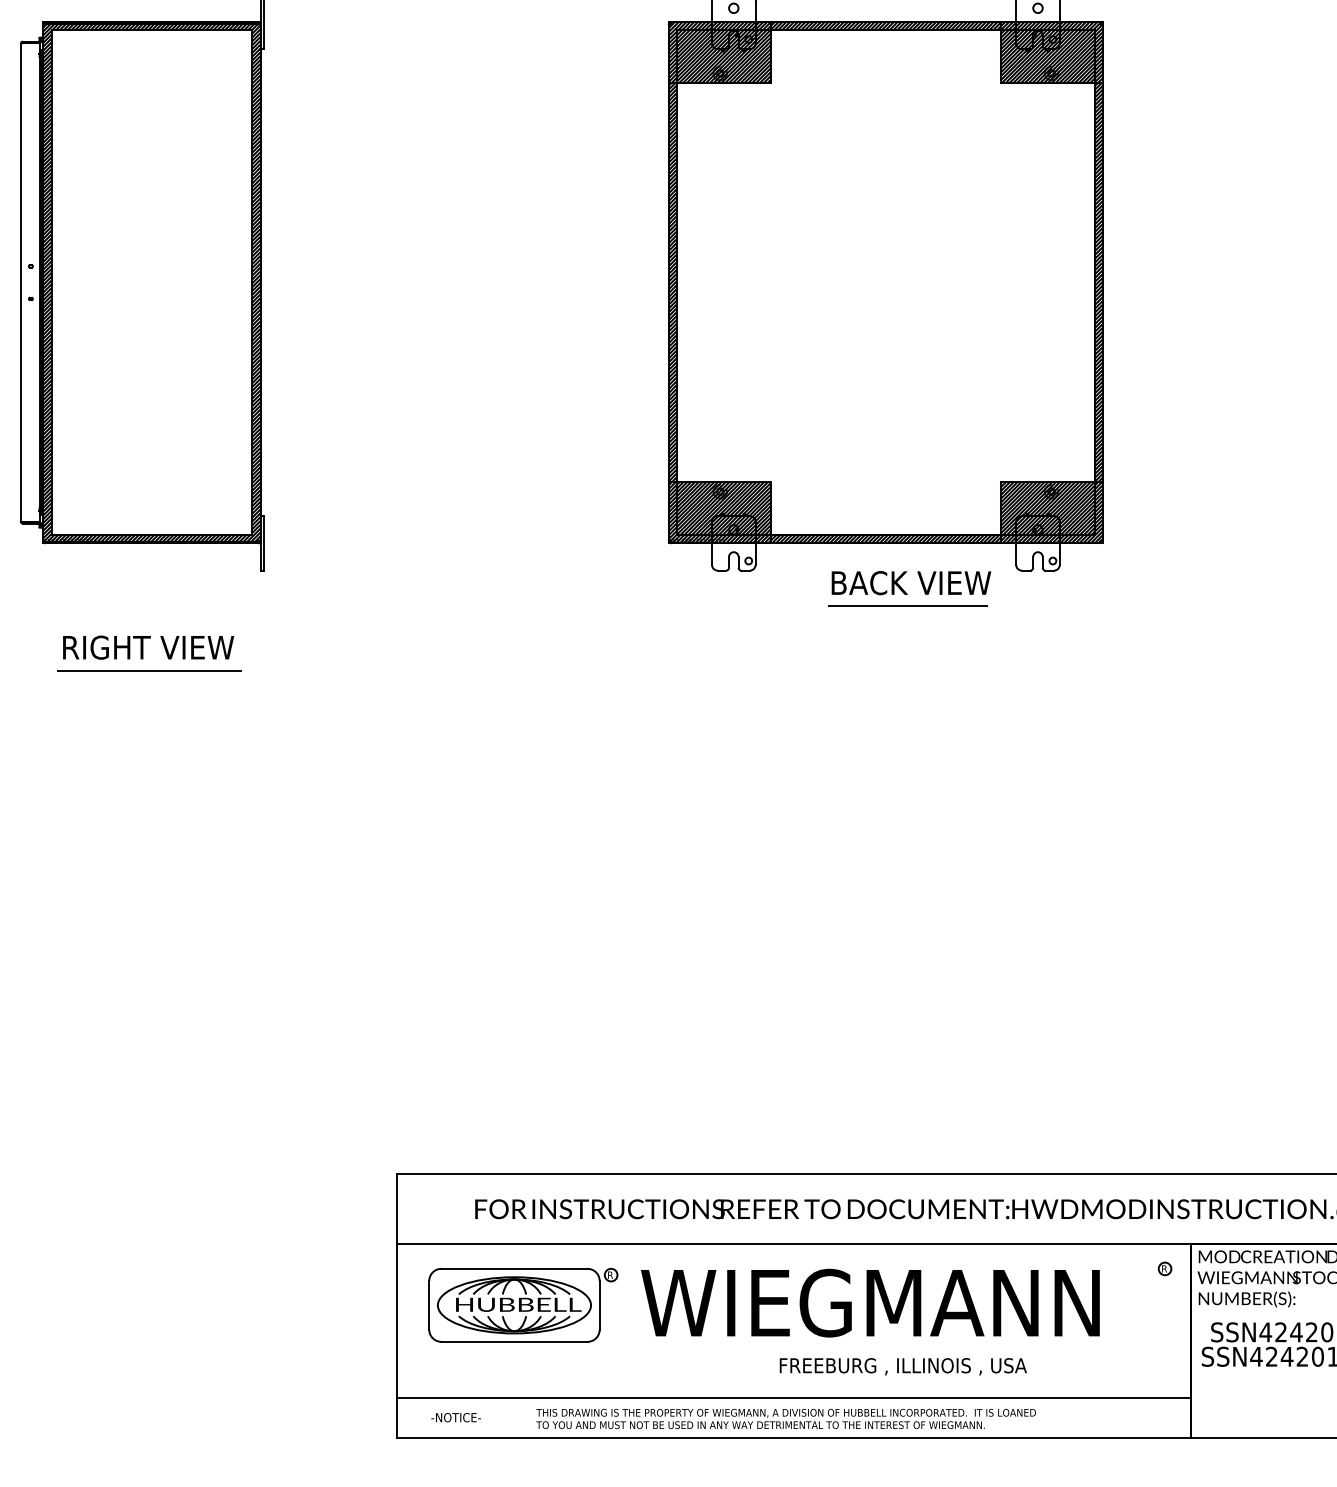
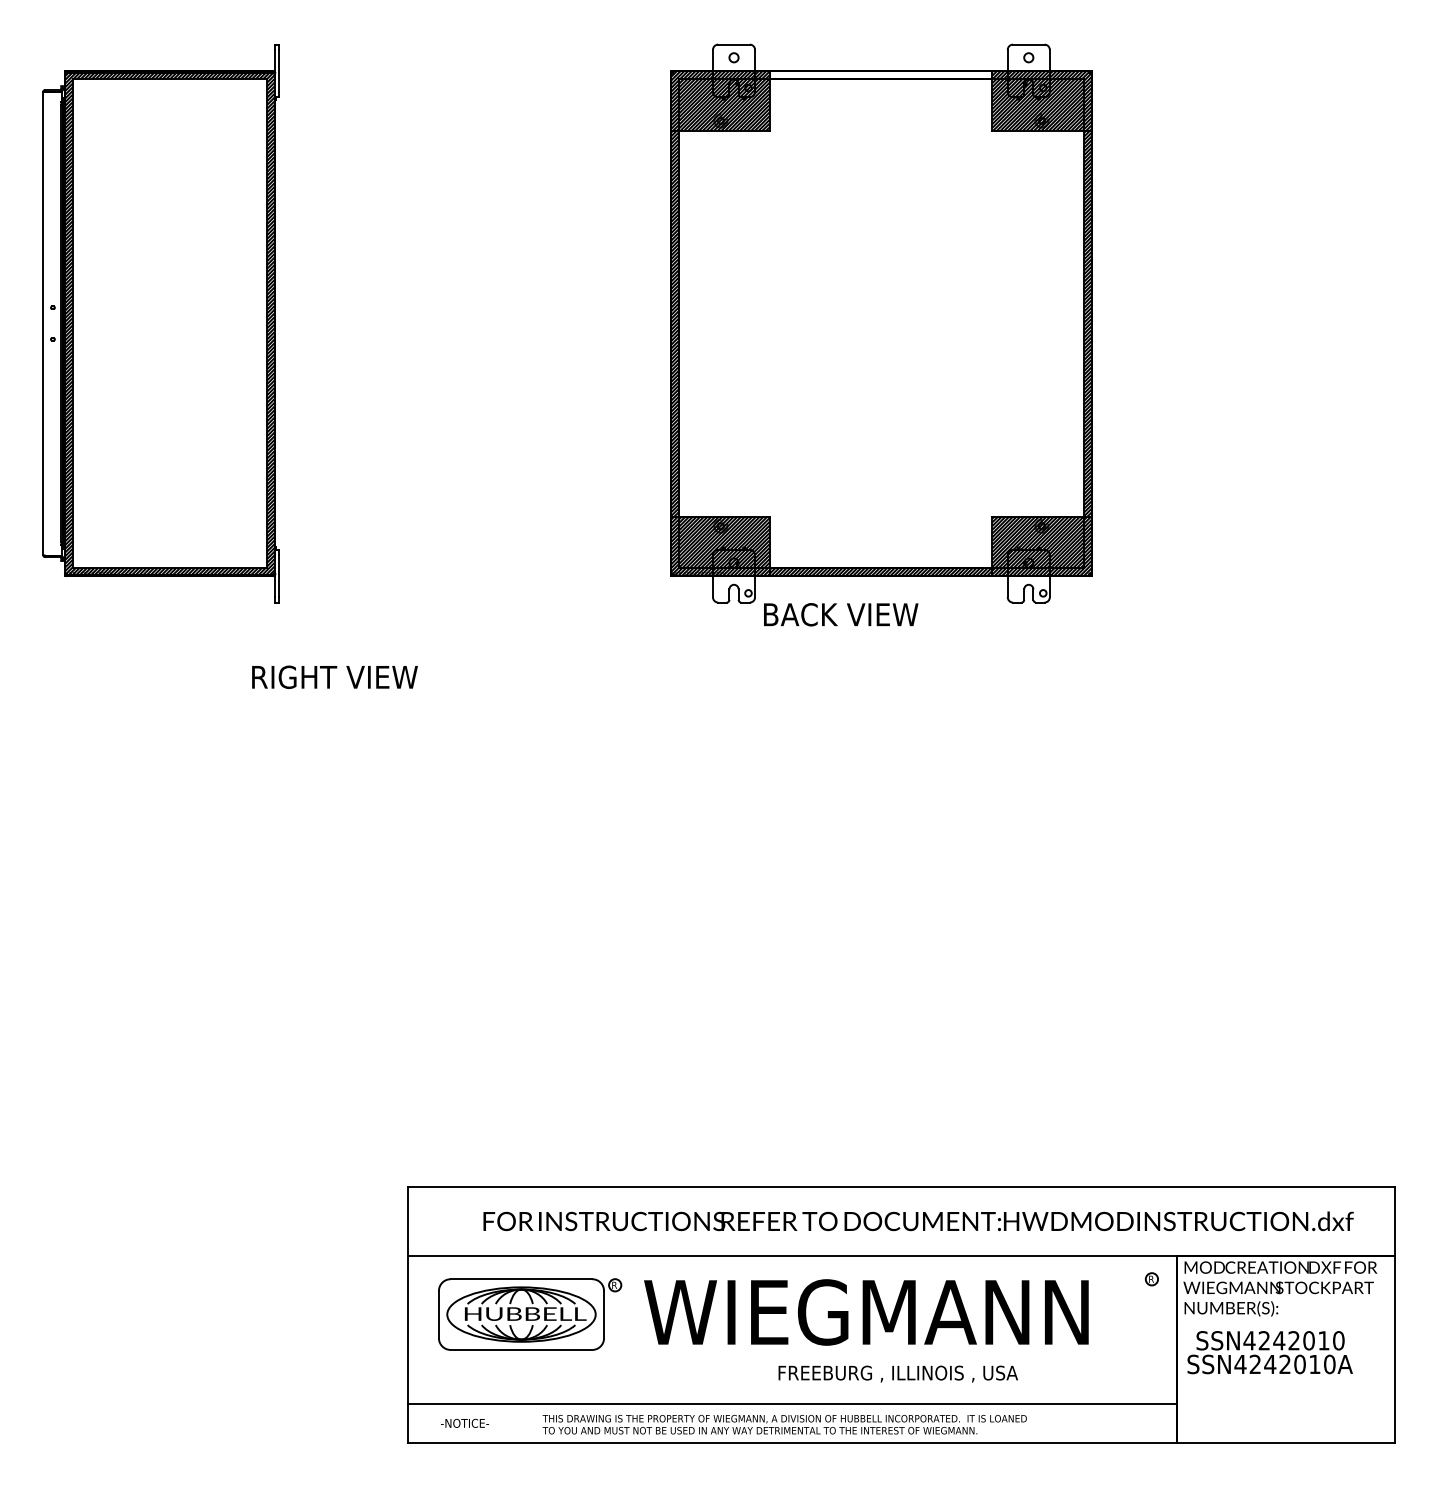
hatch: (885, 25) -> (881, 74), removed
text: (911, 582) -> (841, 614), moved
line: (907, 606) -> (902, 637), removed
text: (148, 646) -> (334, 676), moved
line: (149, 670) -> (167, 699), removed

